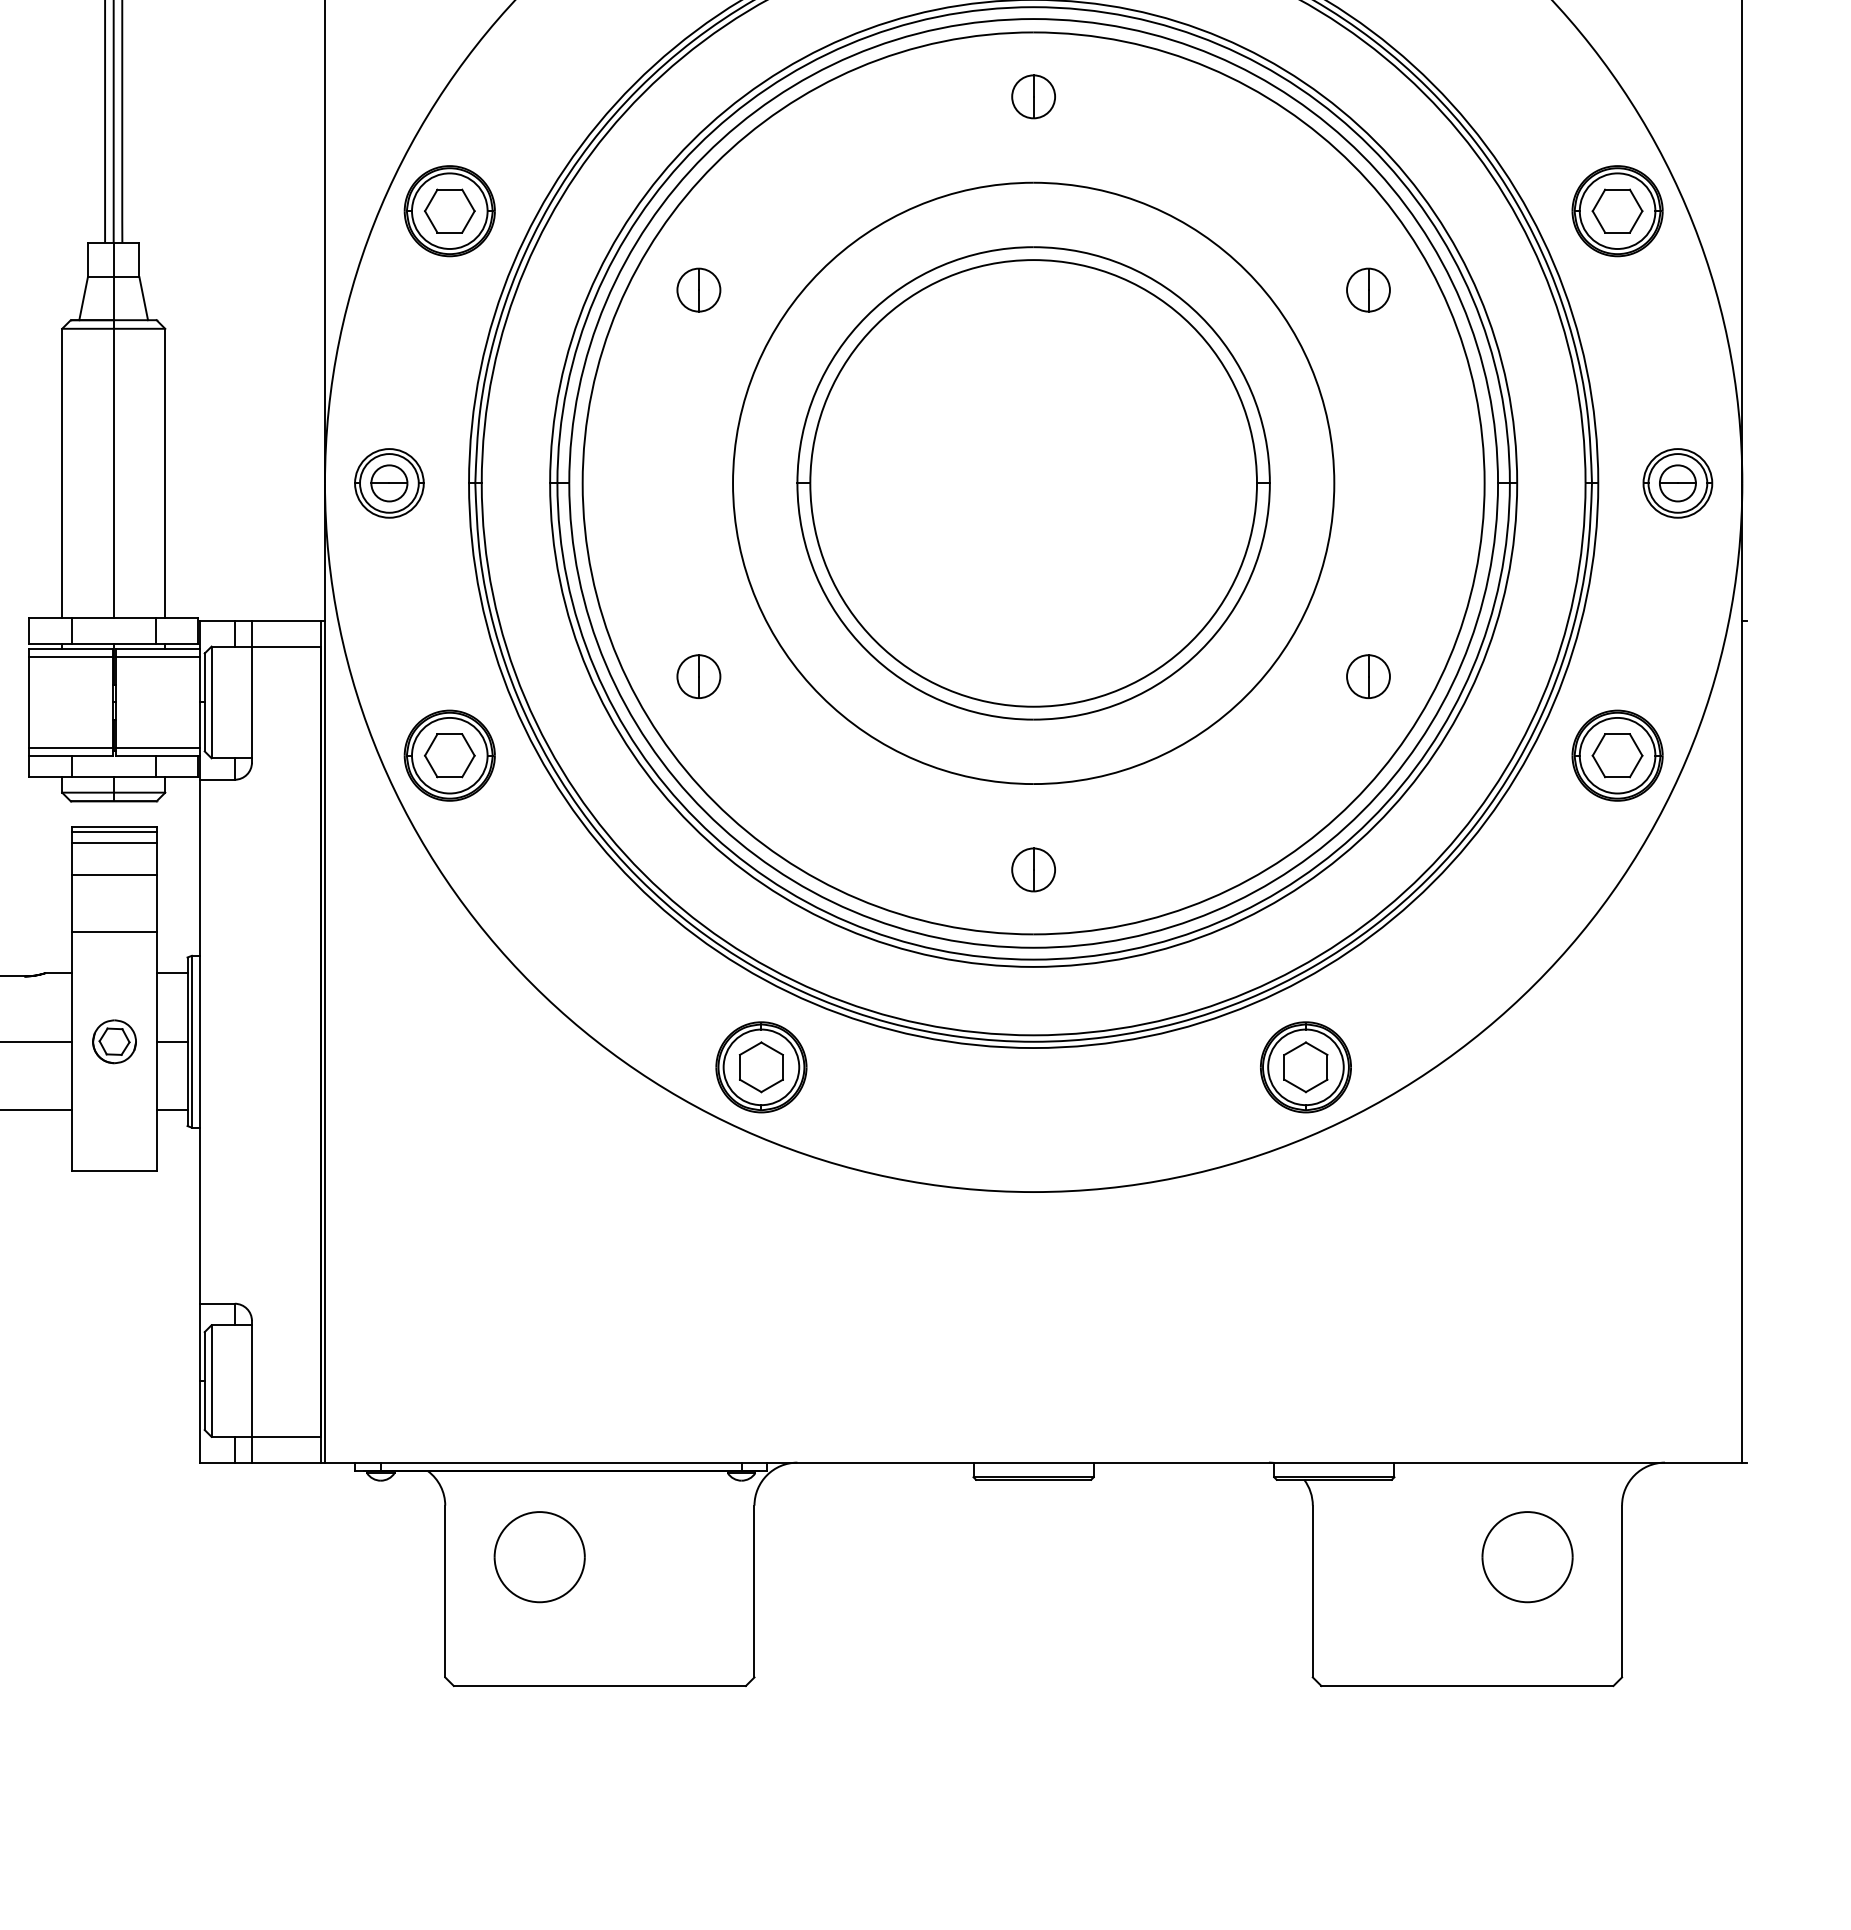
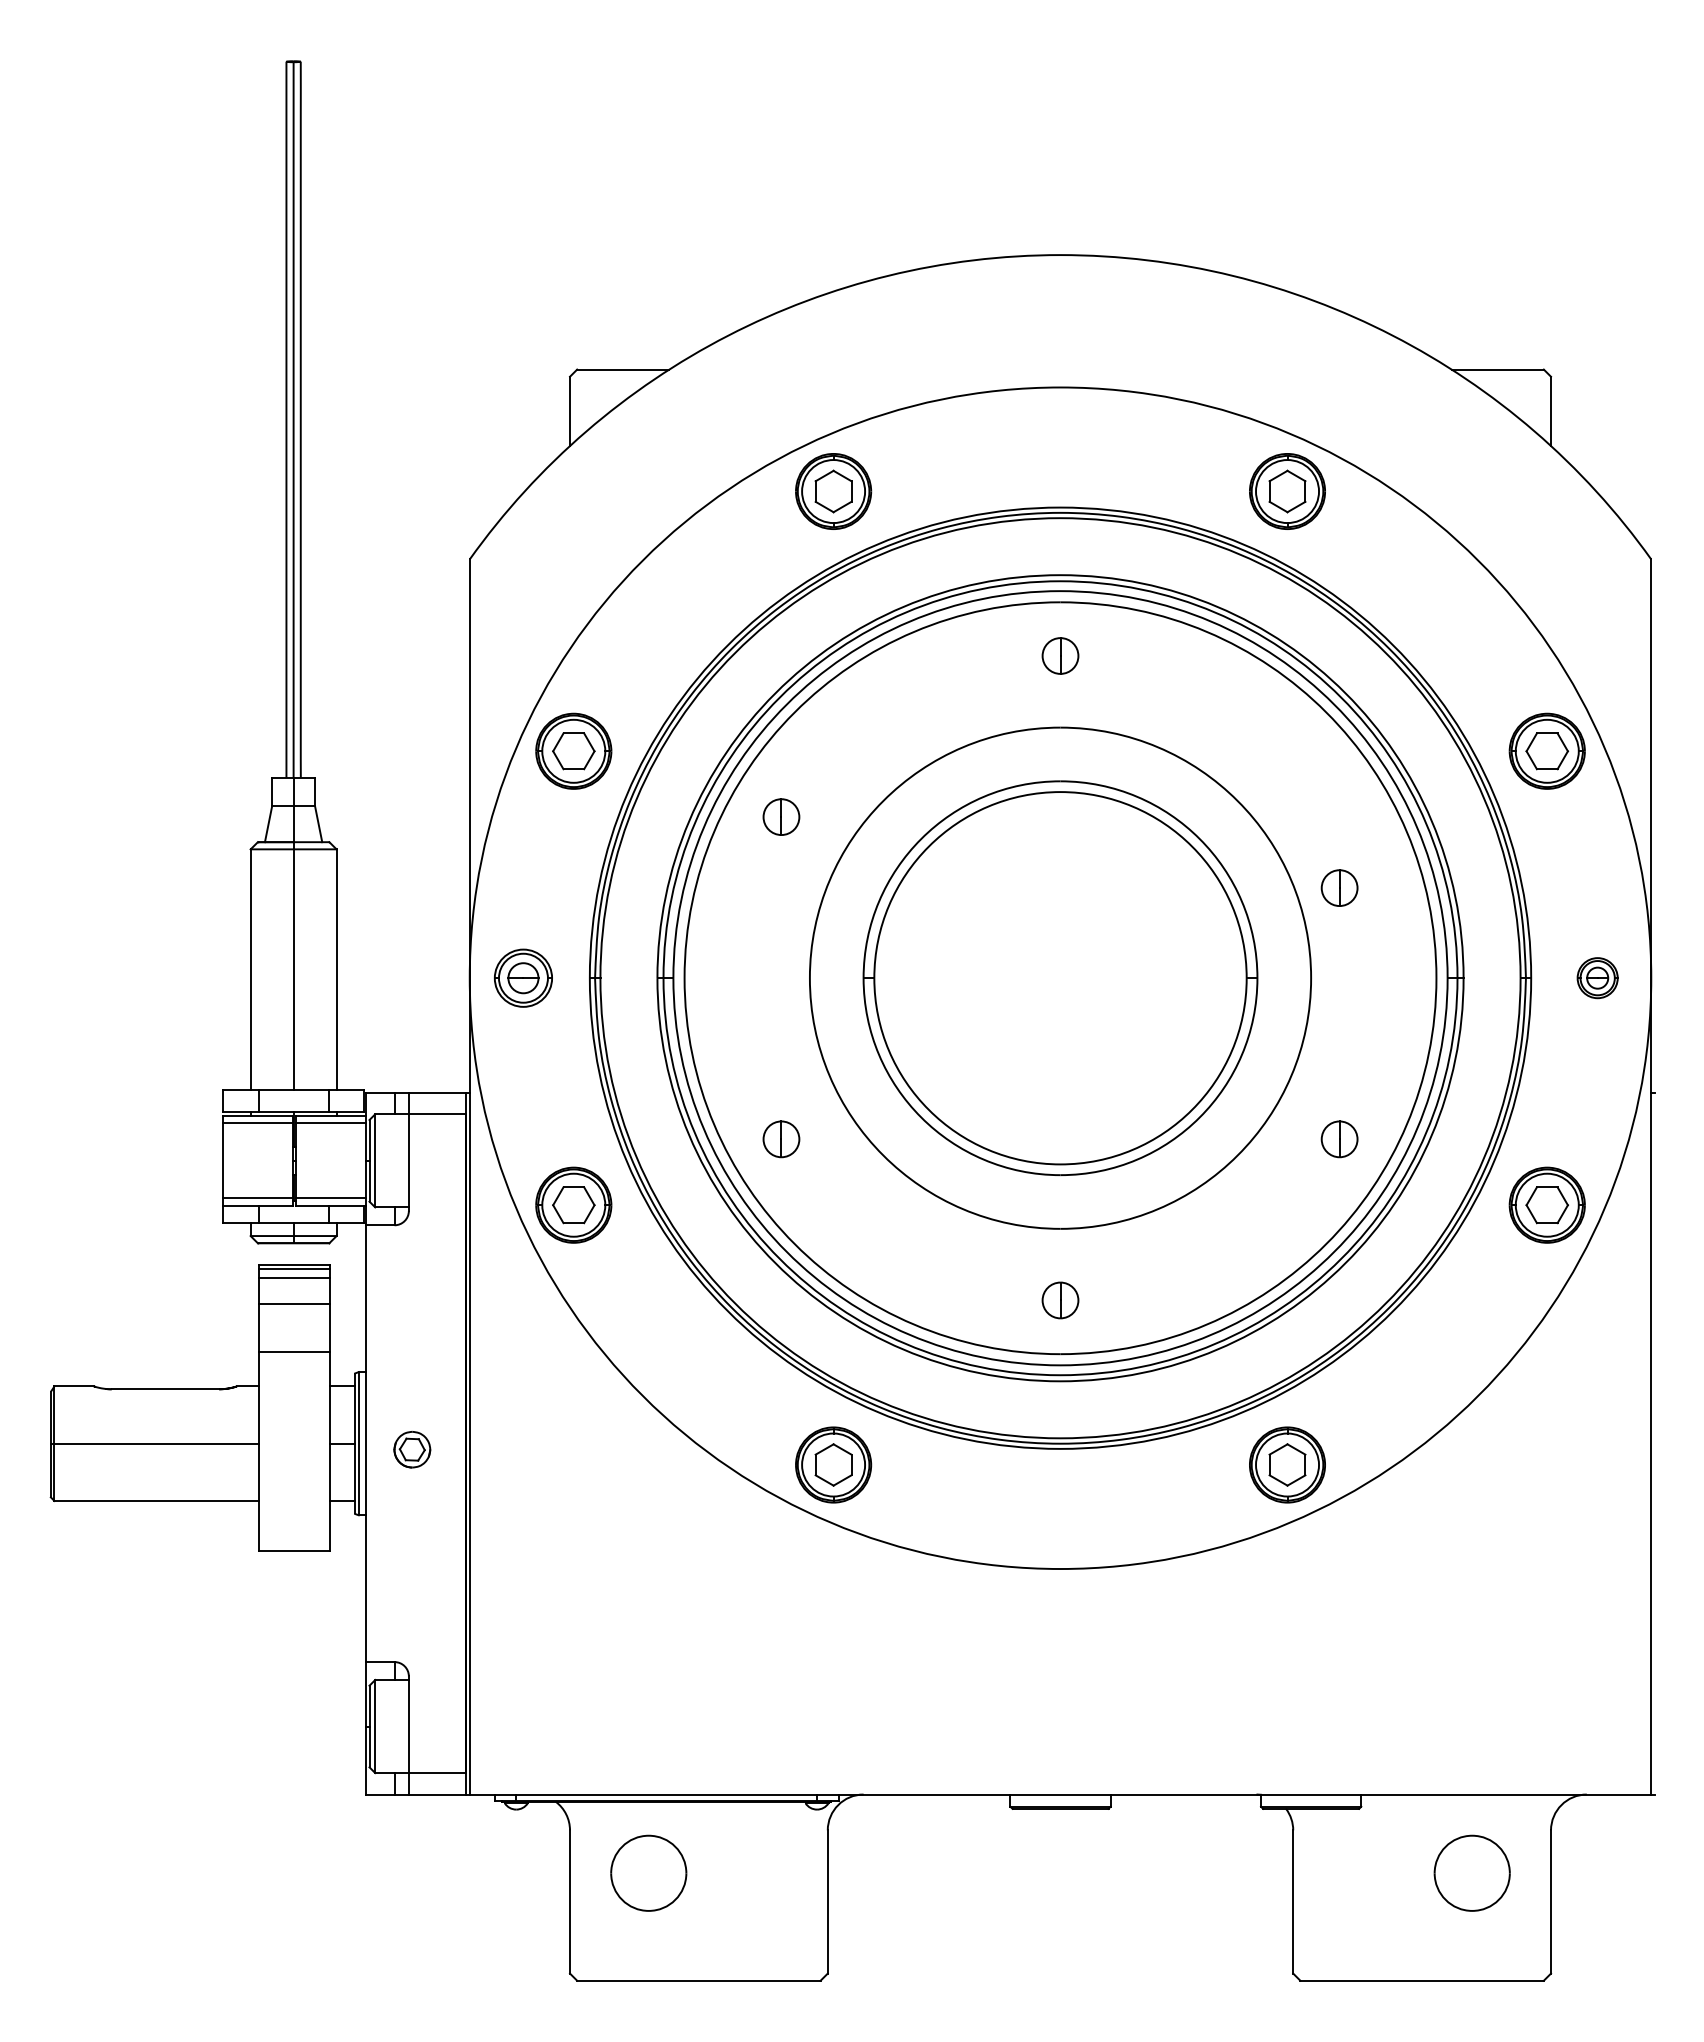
part: (1368, 289) -> (1339, 887), moved
part: (1677, 482) -> (1597, 977), size x0.7
part: (114, 1041) -> (412, 1449), moved

